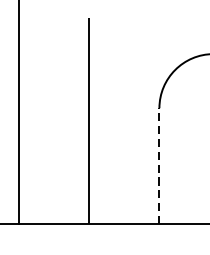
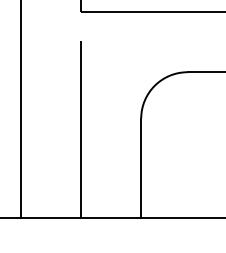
line: (159, 166) -> (141, 168), dashed -> solid

